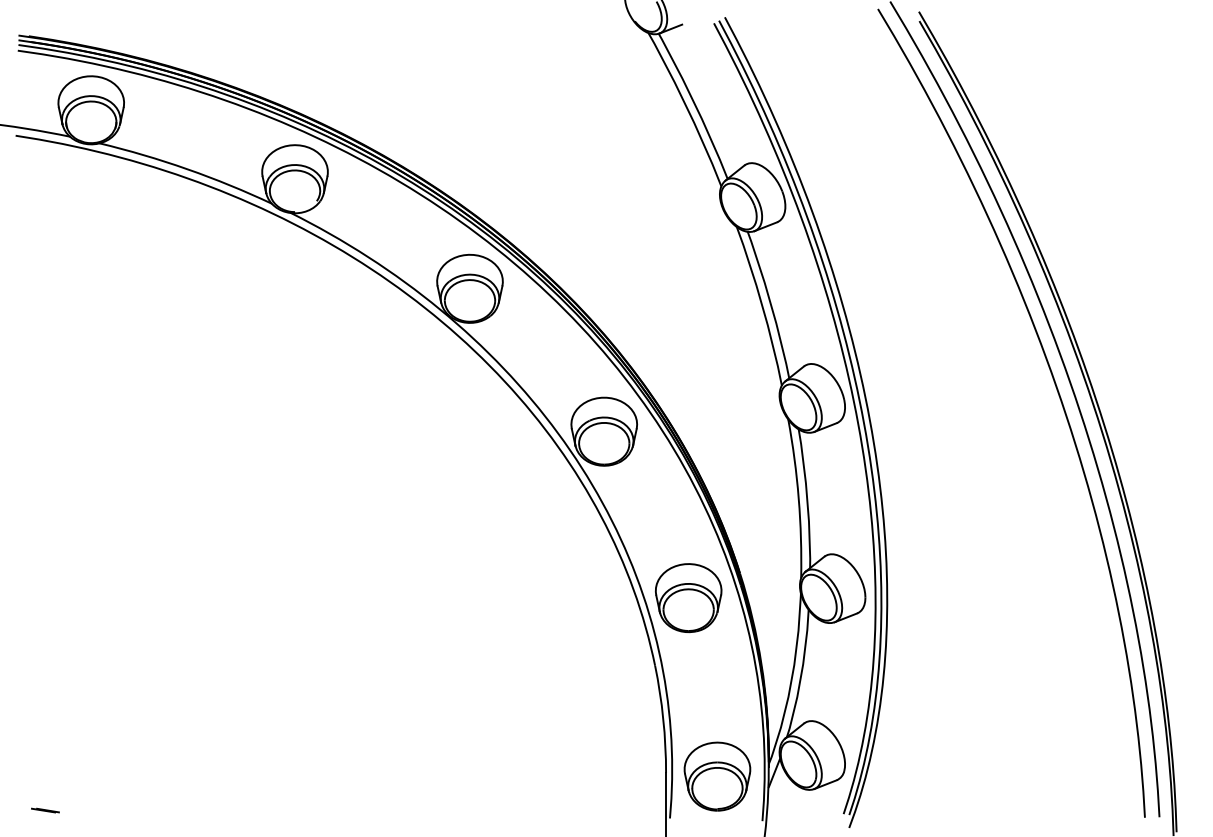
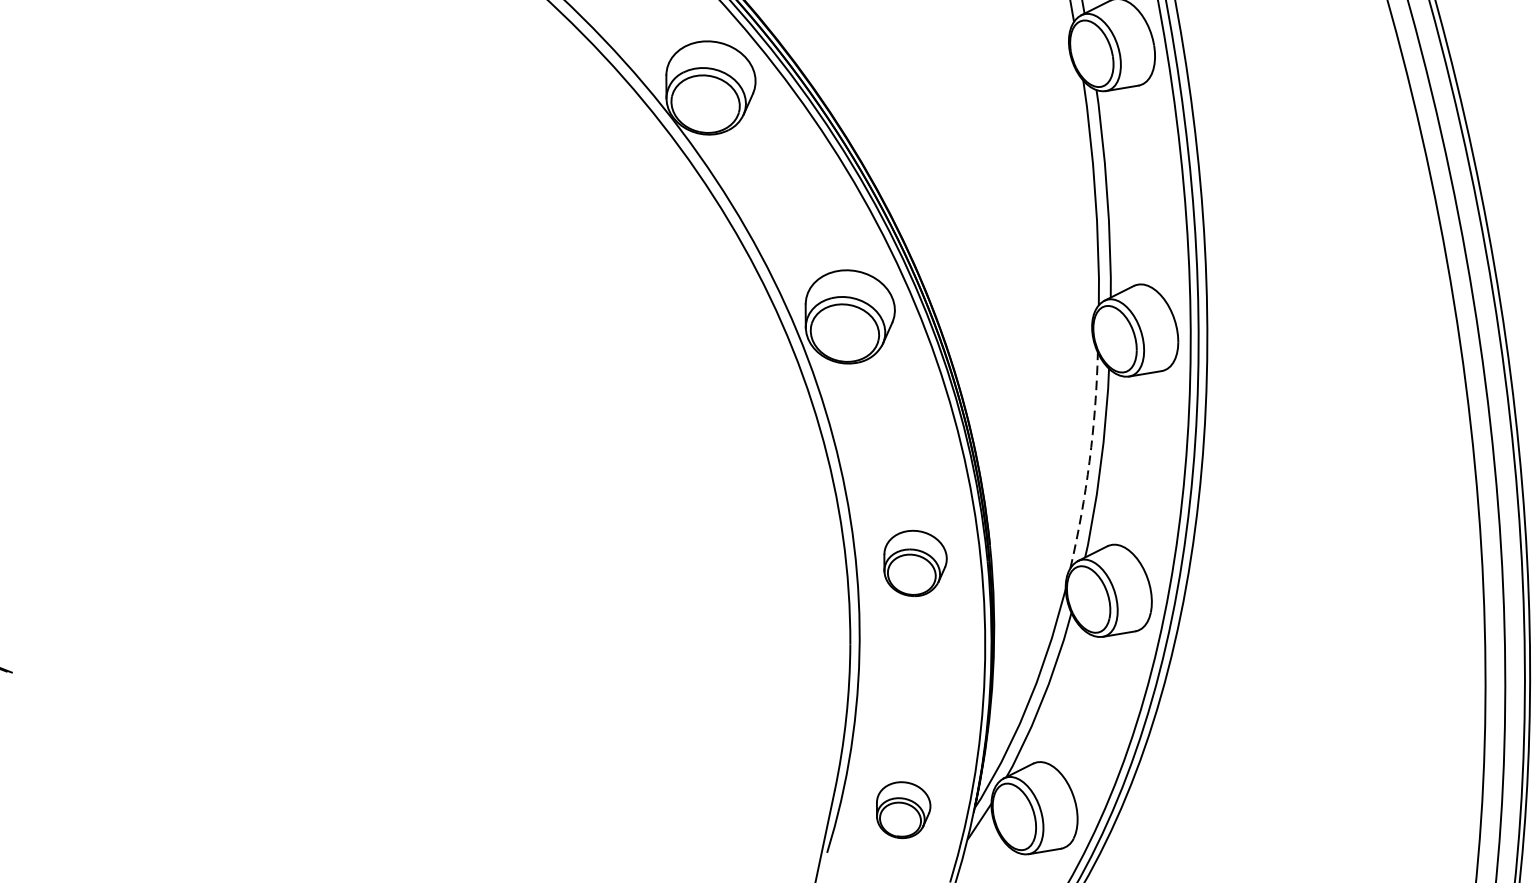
arc: (798, 498) -> (1089, 461), solid -> dashed
part: (688, 598) -> (913, 563), size x0.7
part: (717, 776) -> (902, 810), size x0.6

